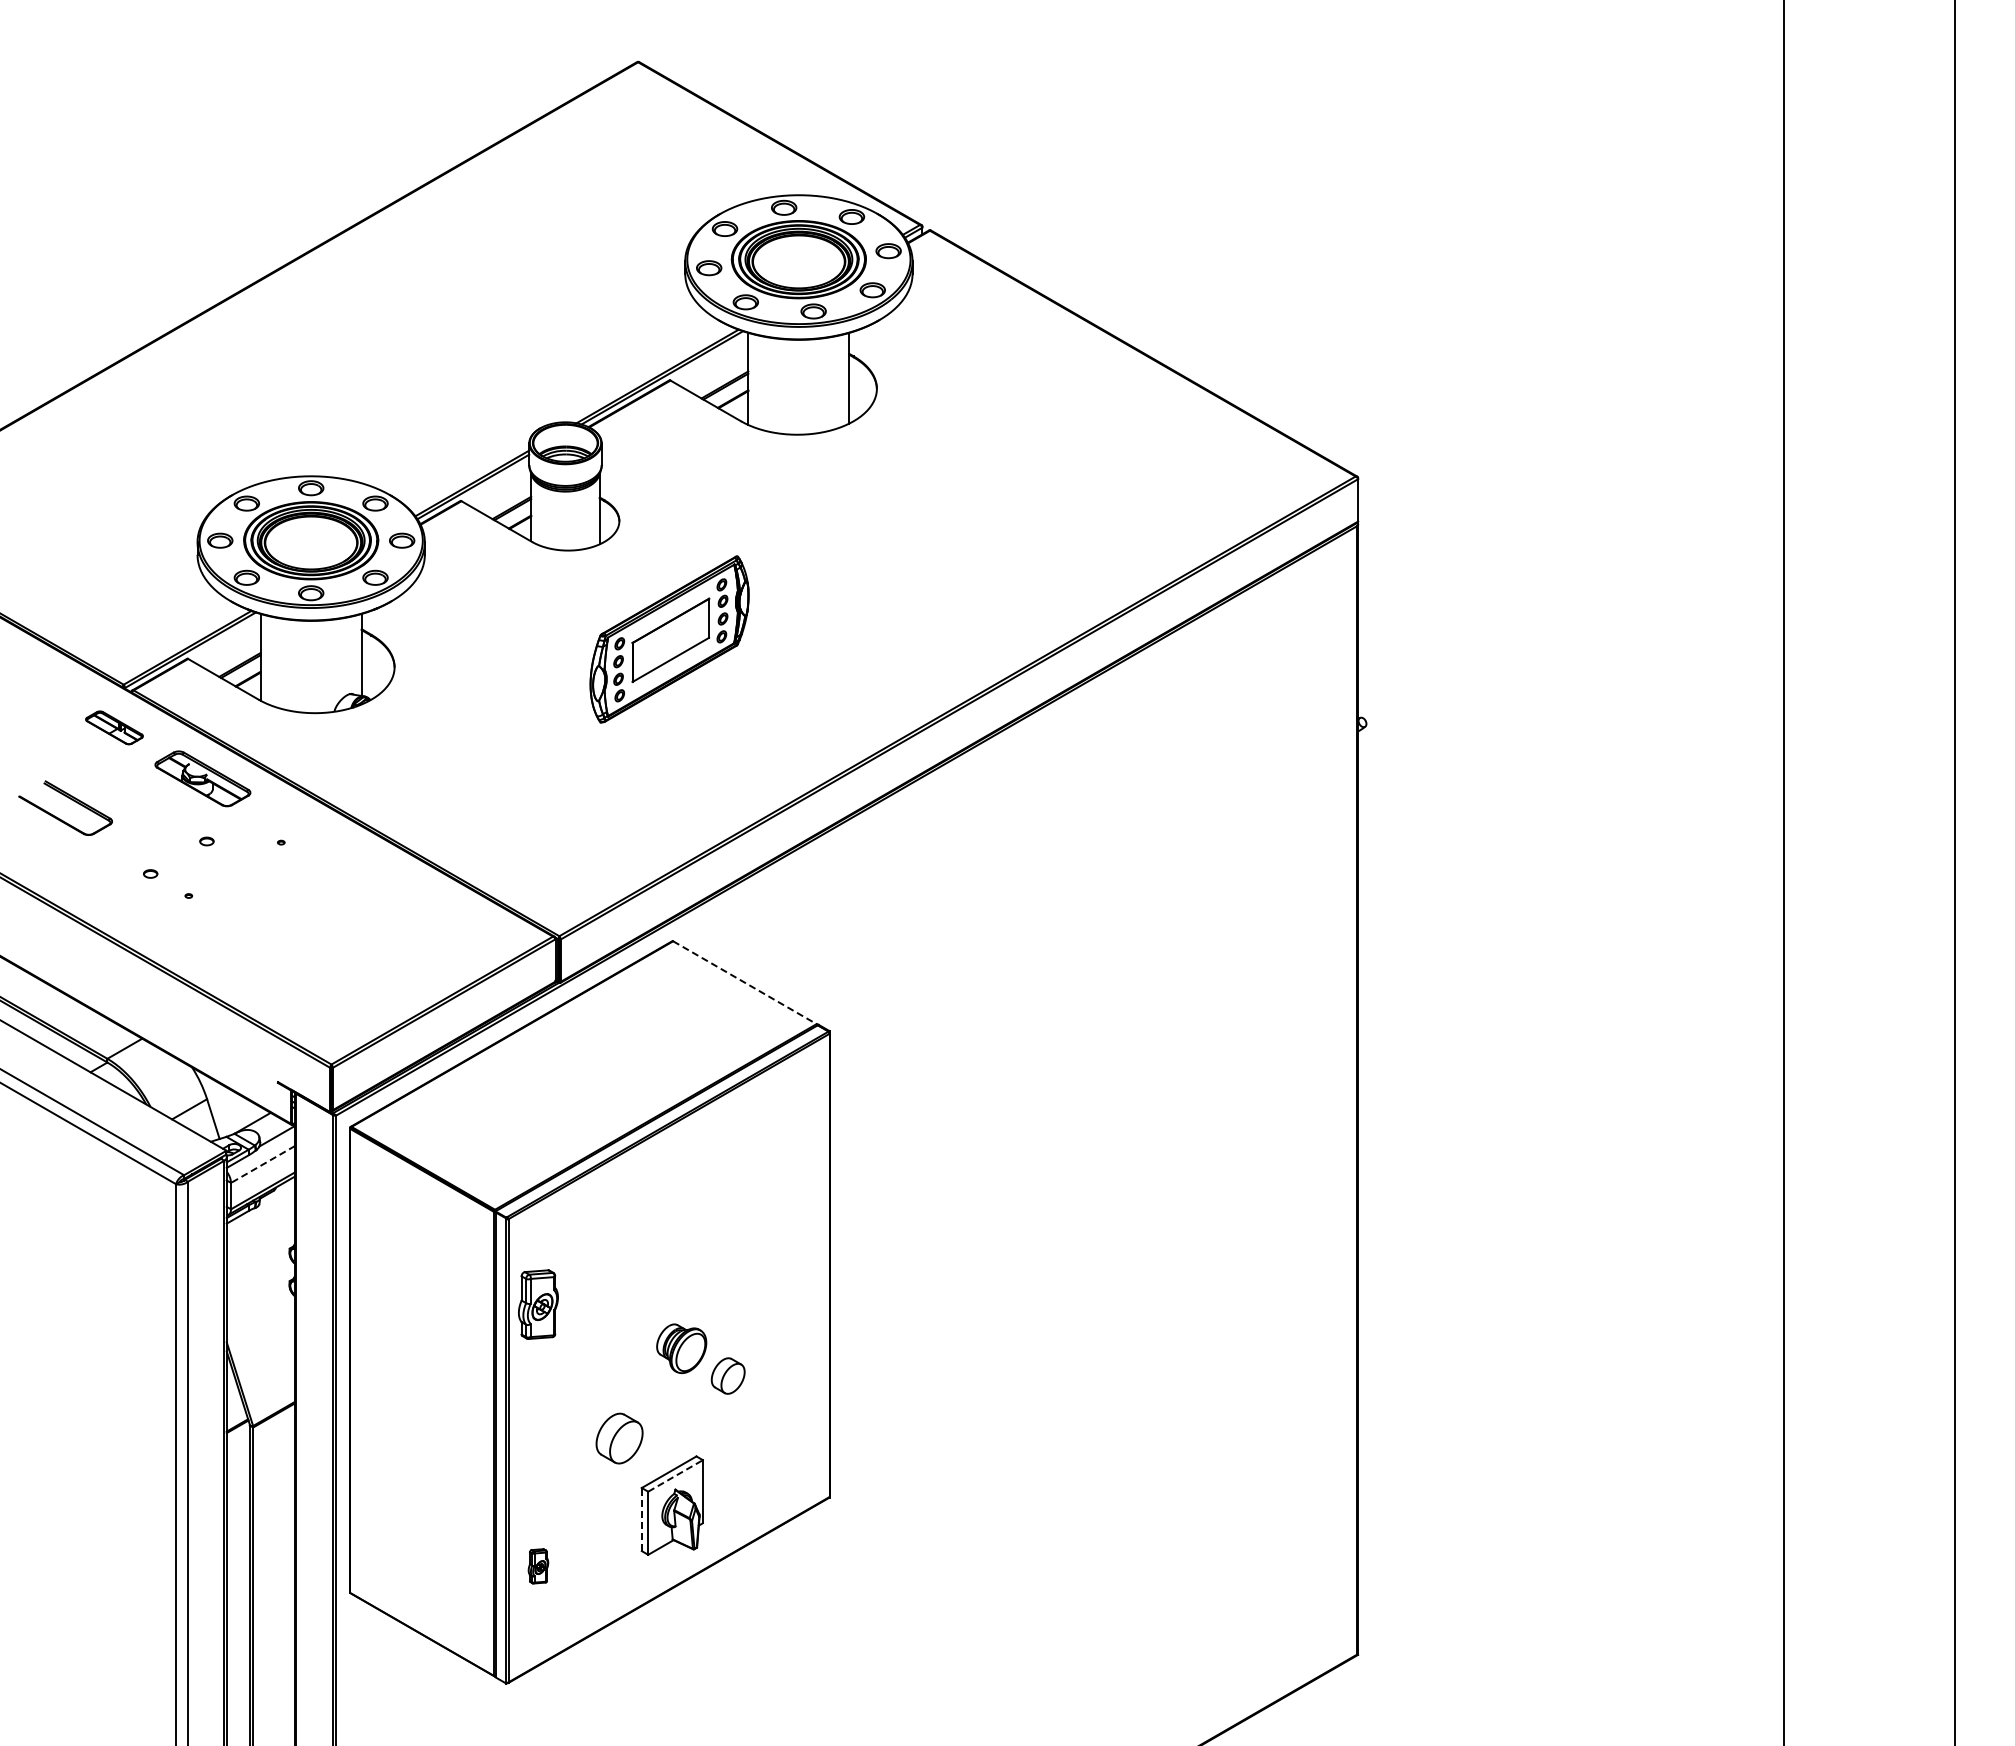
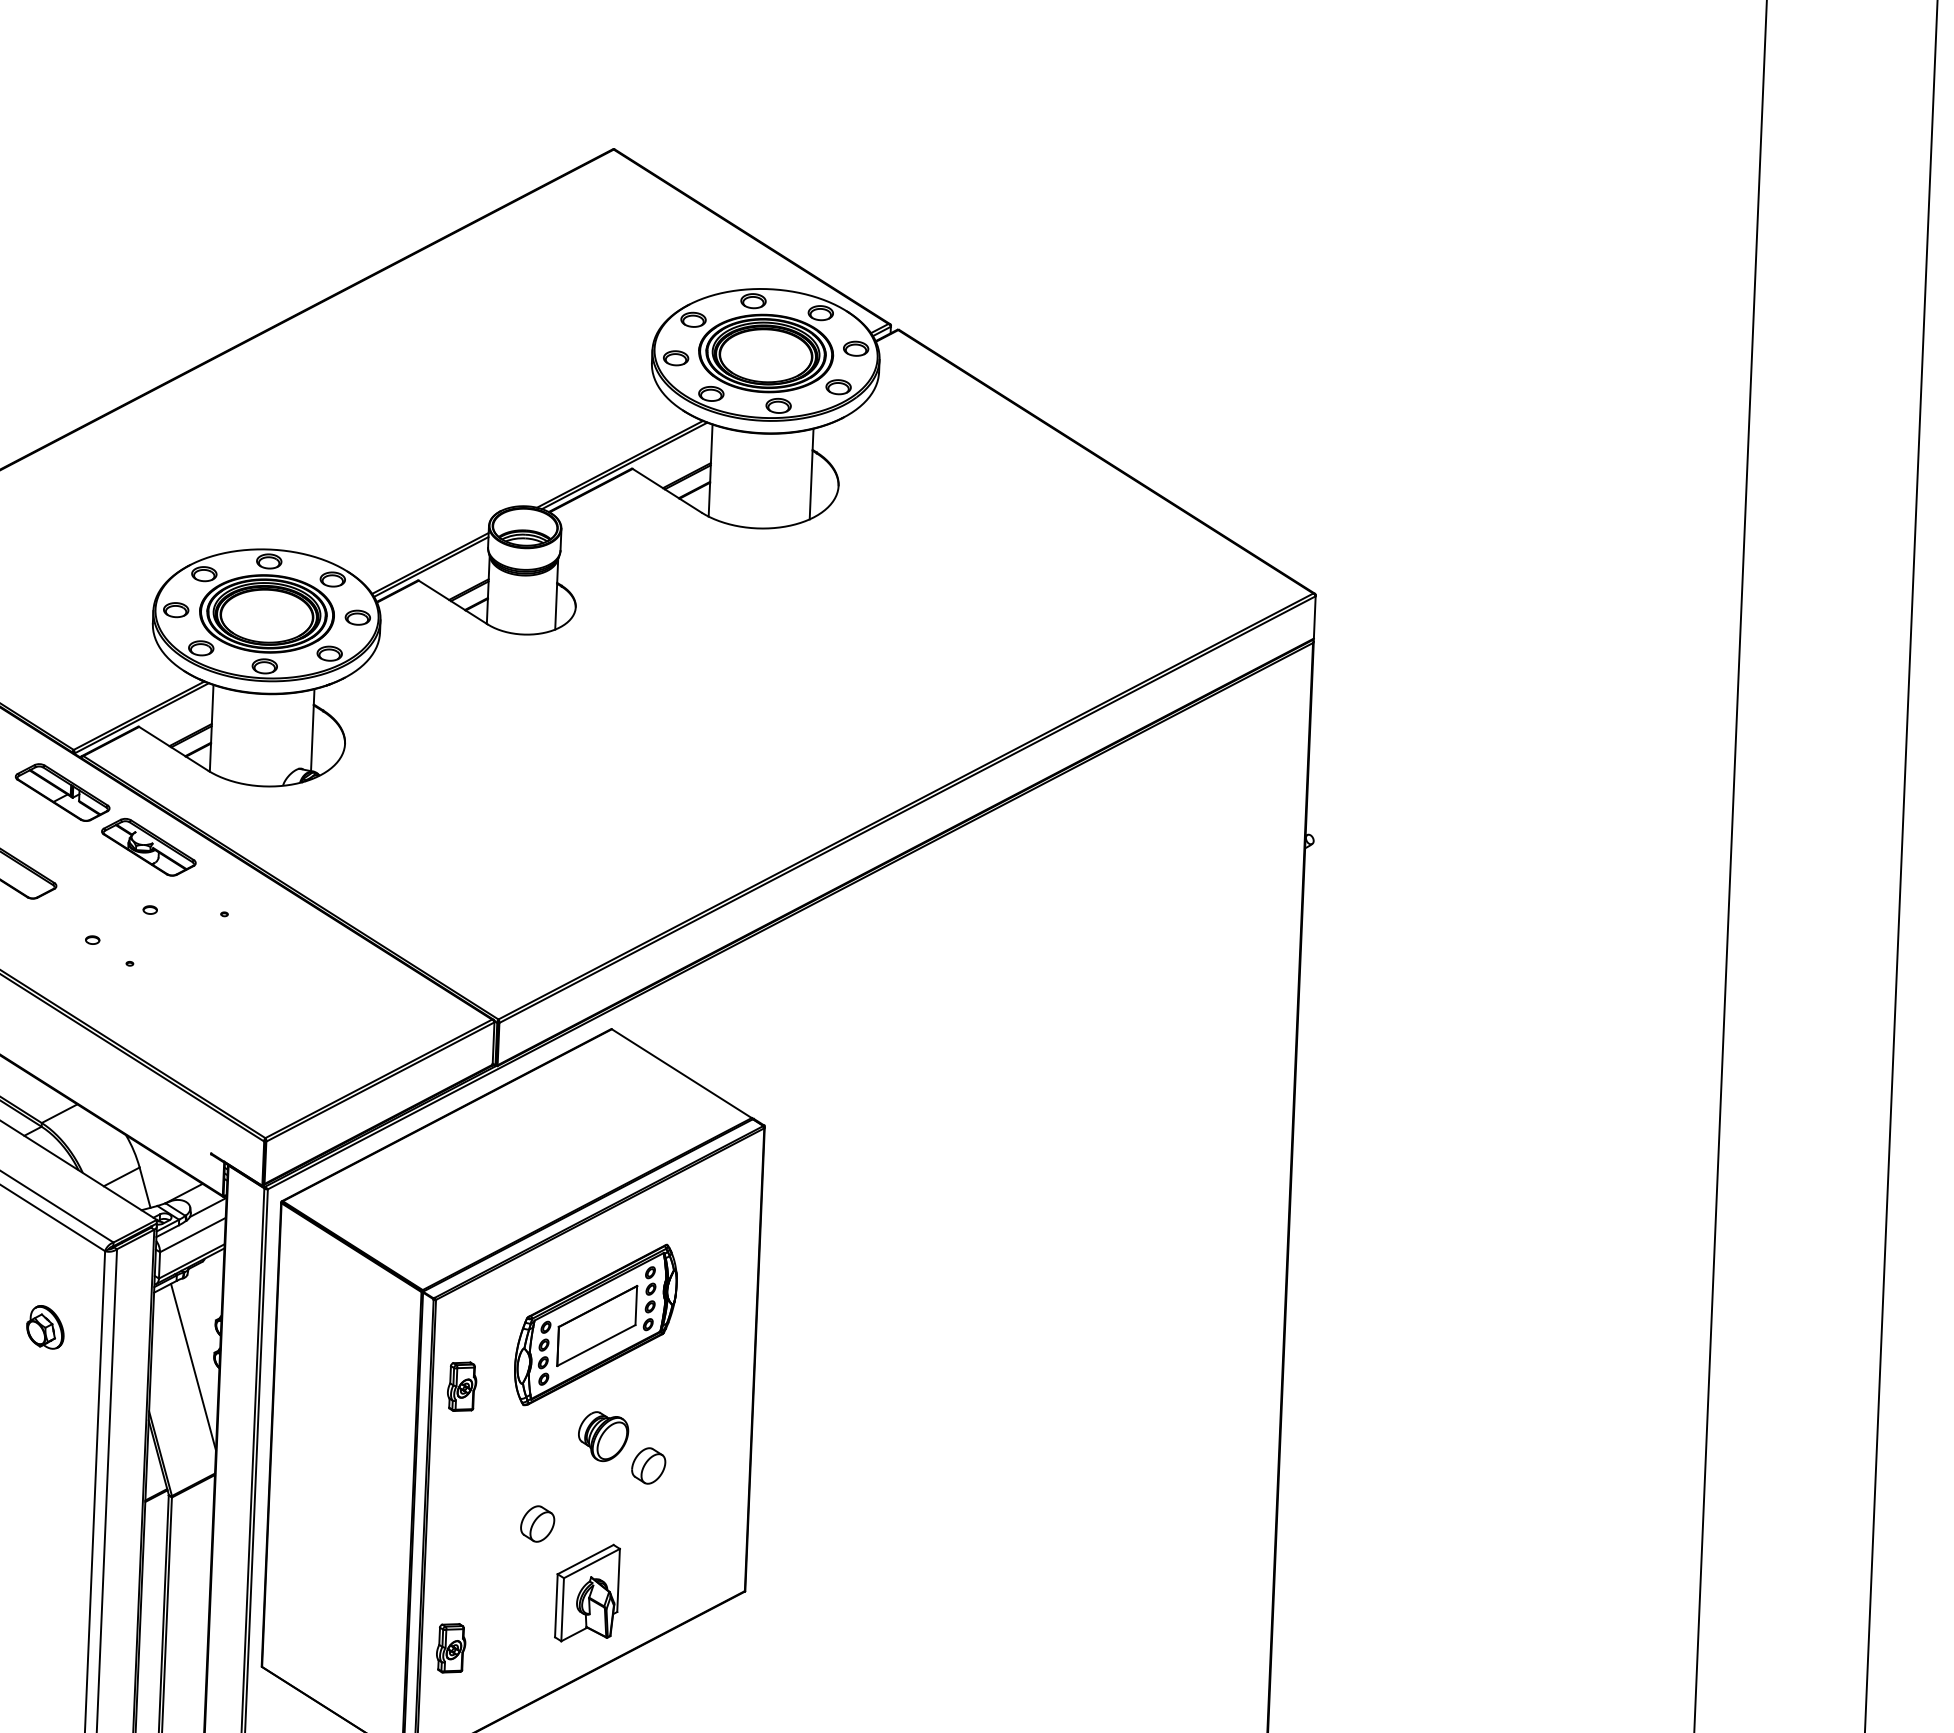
part: (669, 639) -> (595, 1325), moved
part: (114, 727) -> (62, 792), size x1.67
line: (744, 982) -> (681, 1073), dashed -> solid
line: (262, 1164) -> (192, 1235), dashed -> solid
part: (119, 1262) -> (45, 1327), added
line: (269, 1296) -> (193, 1367), added
part: (538, 1304) -> (462, 1386), size x0.71
part: (619, 1438) -> (537, 1523), size x0.71
line: (675, 1475) -> (591, 1563), dashed -> solid
line: (641, 1519) -> (556, 1605), dashed -> solid
part: (538, 1565) -> (451, 1647), size x1.43

